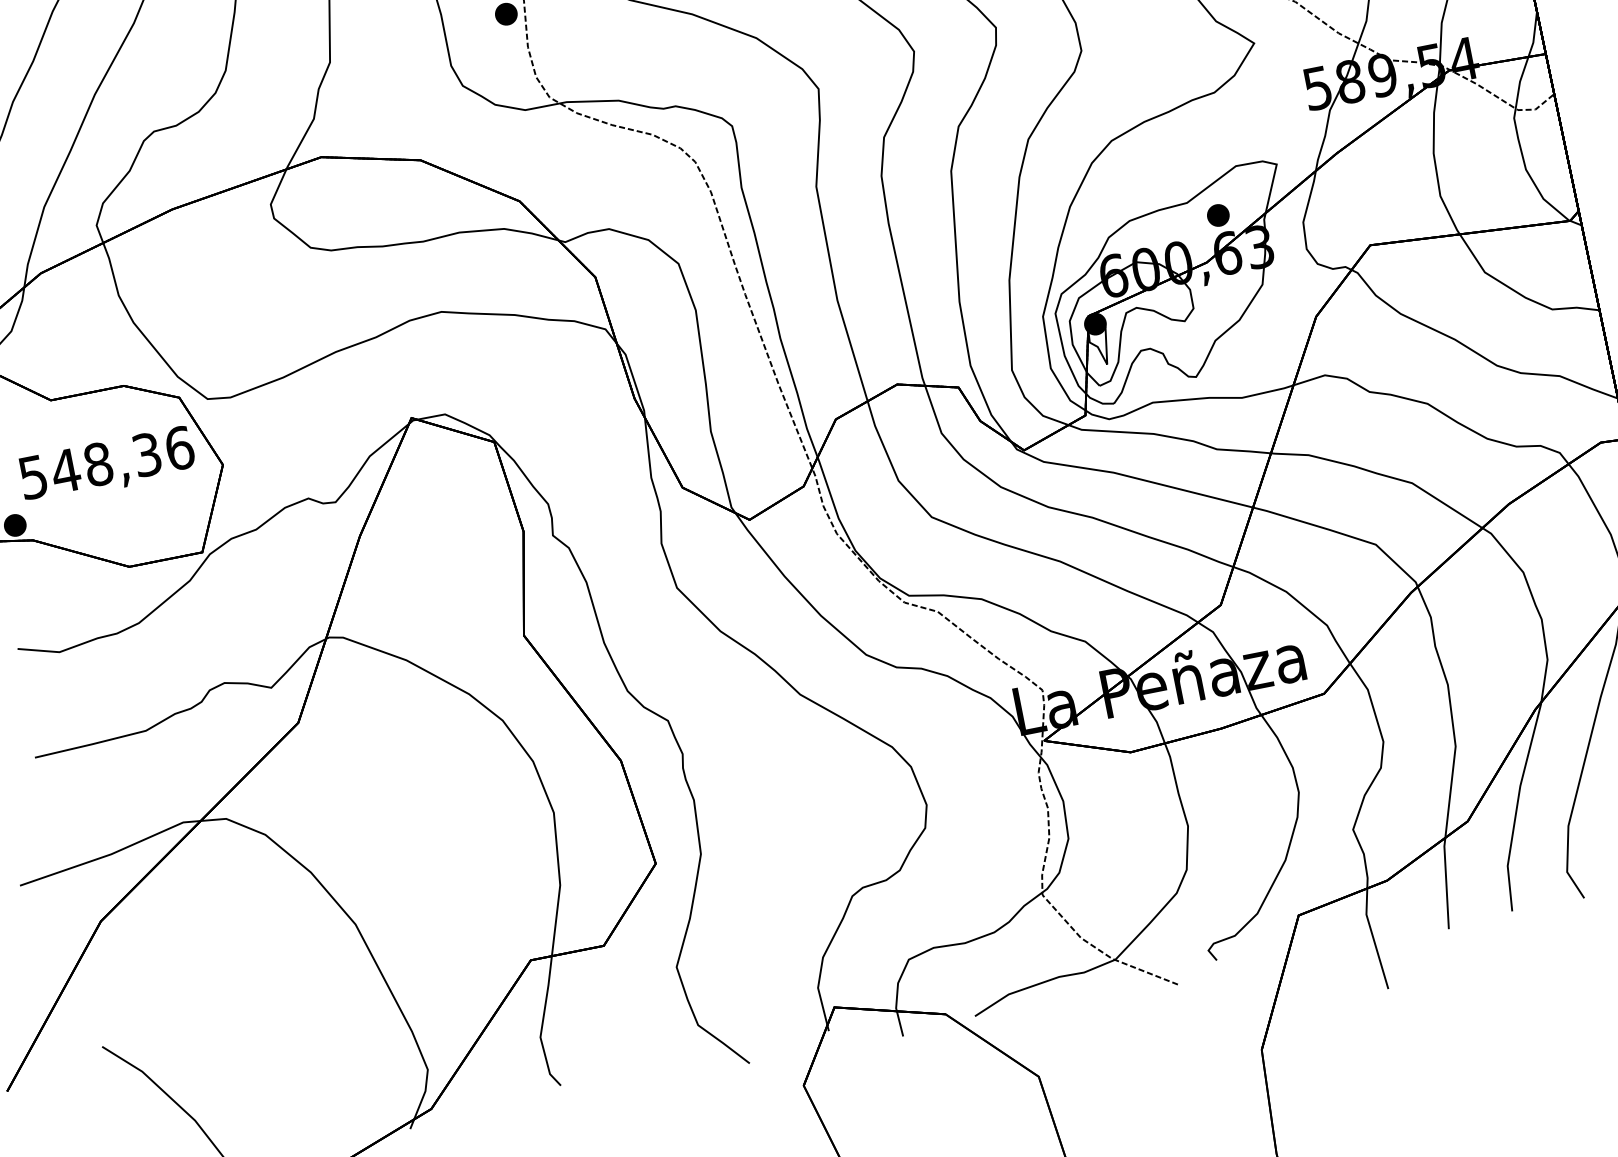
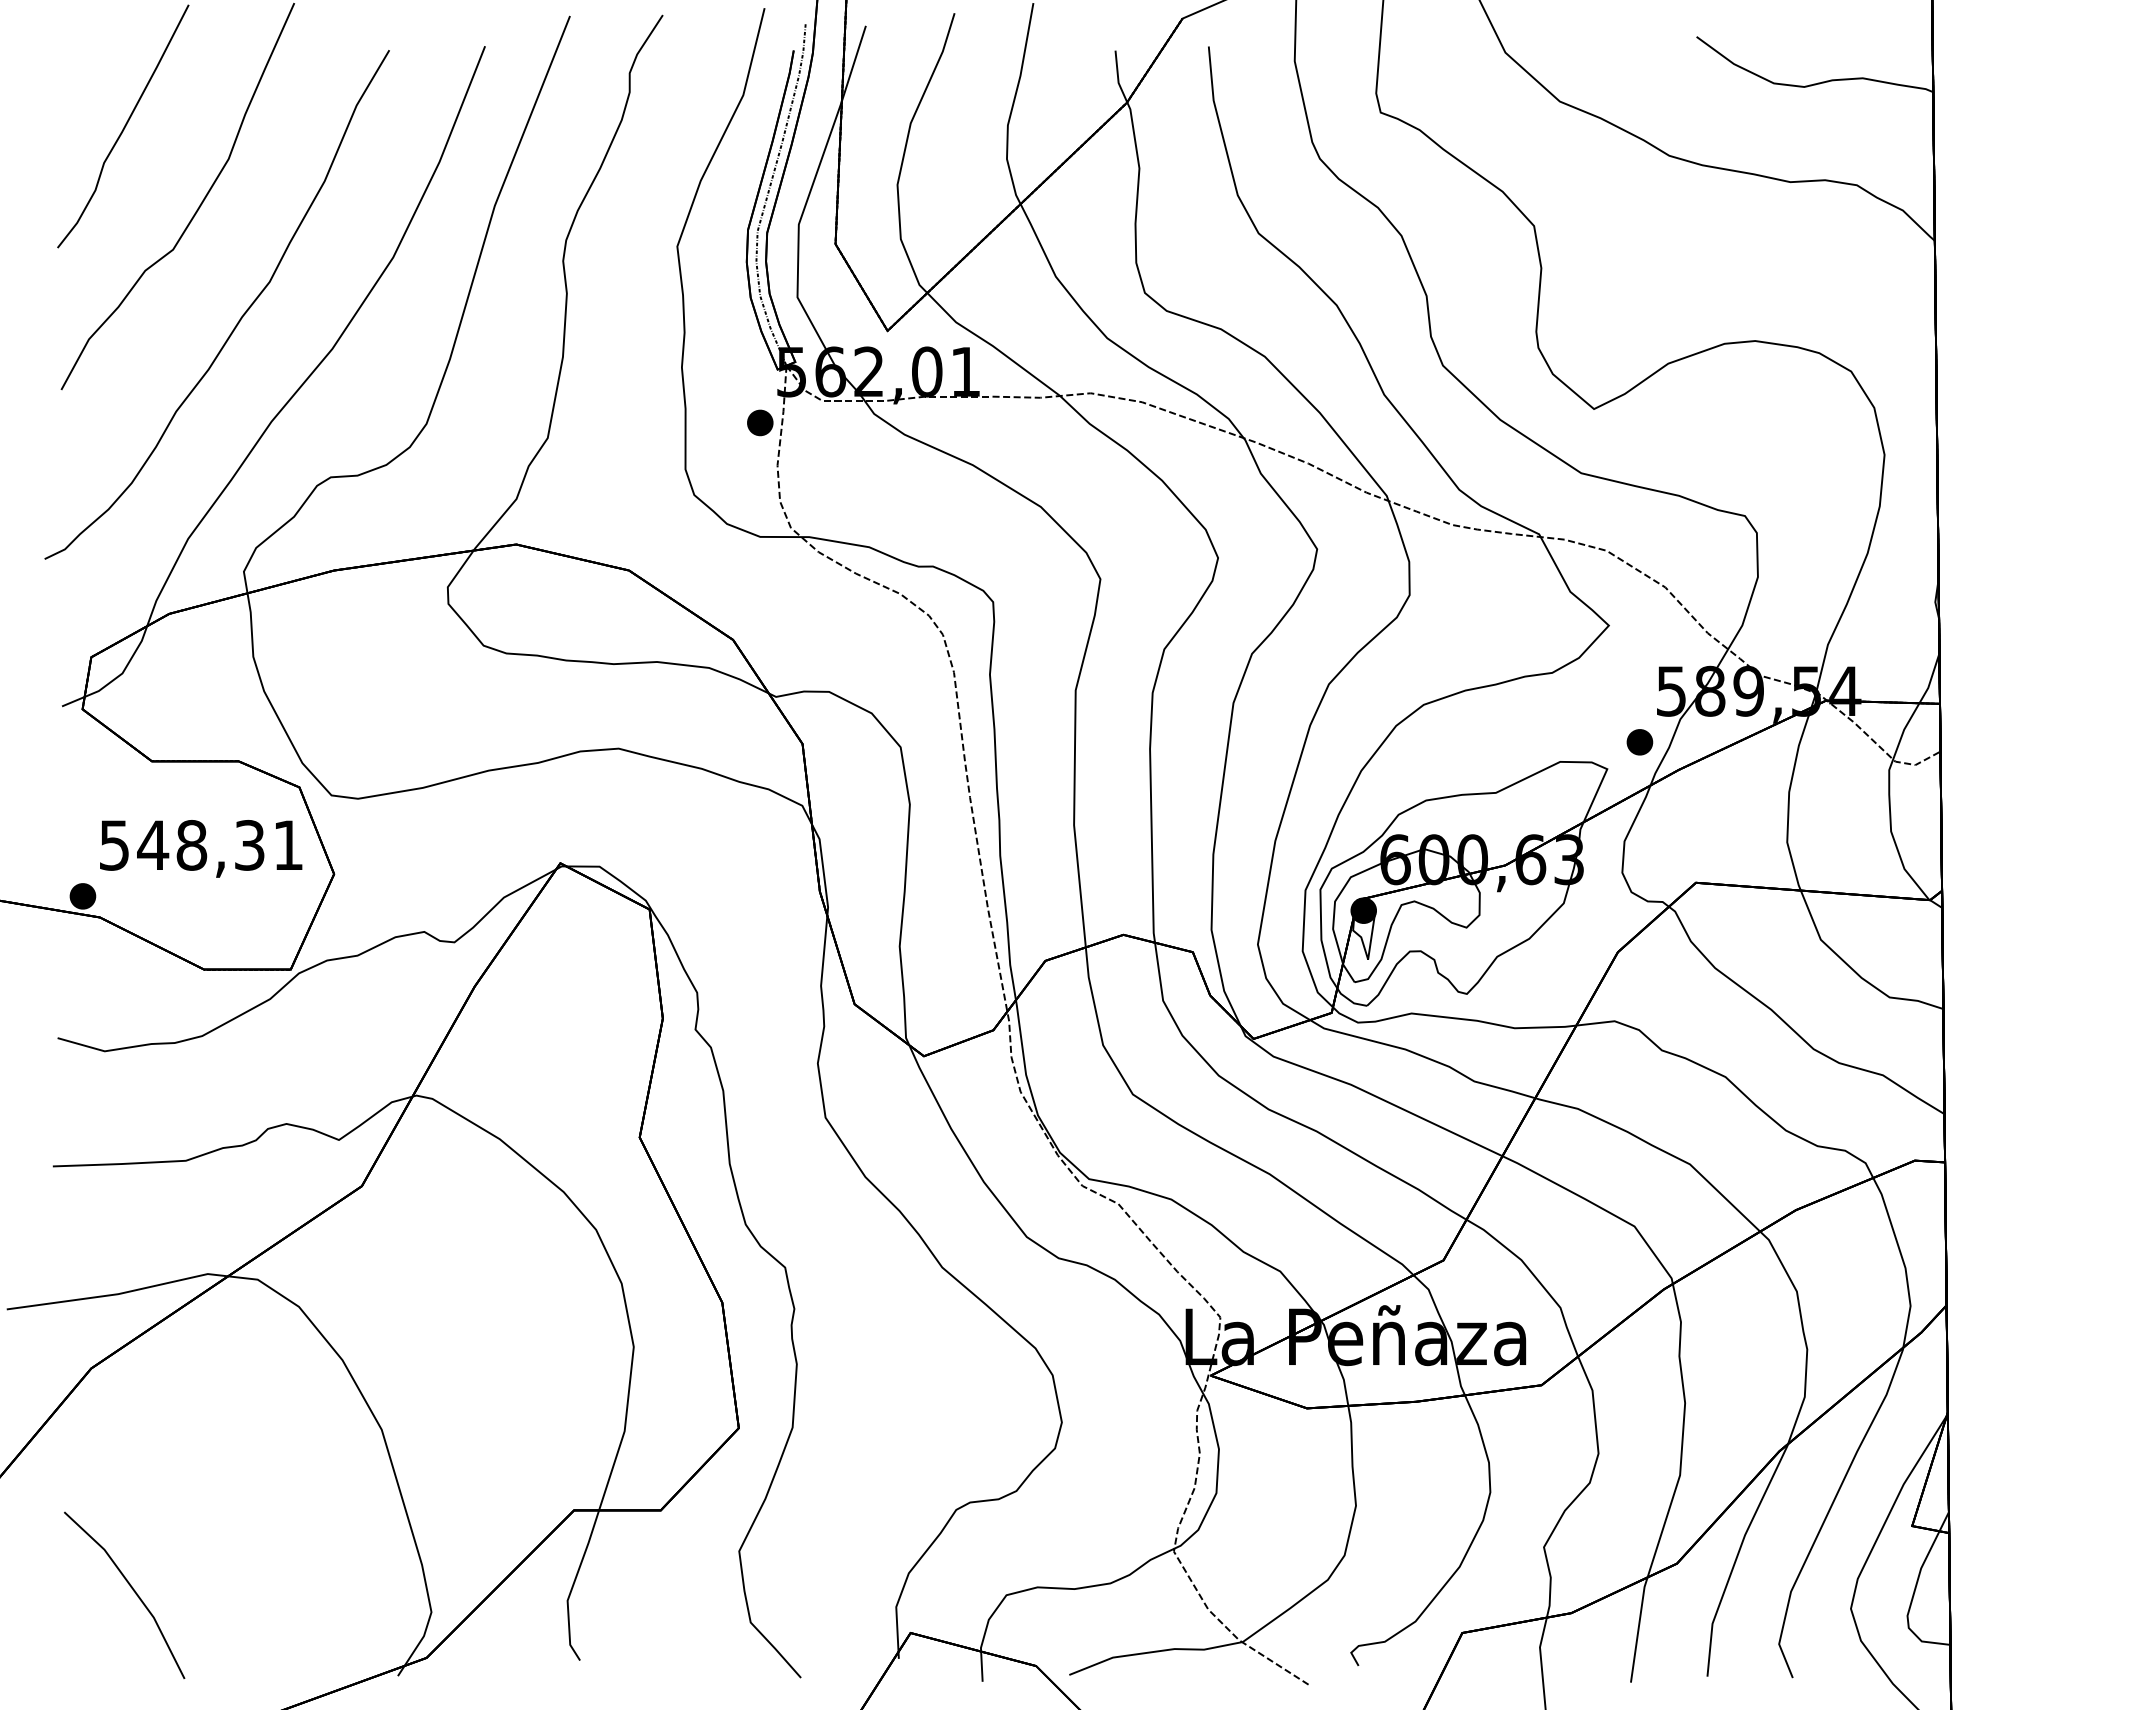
part: (1218, 215) -> (1639, 742), moved
text: (179, 447) -> (288, 844), 548,36 -> 548,31

